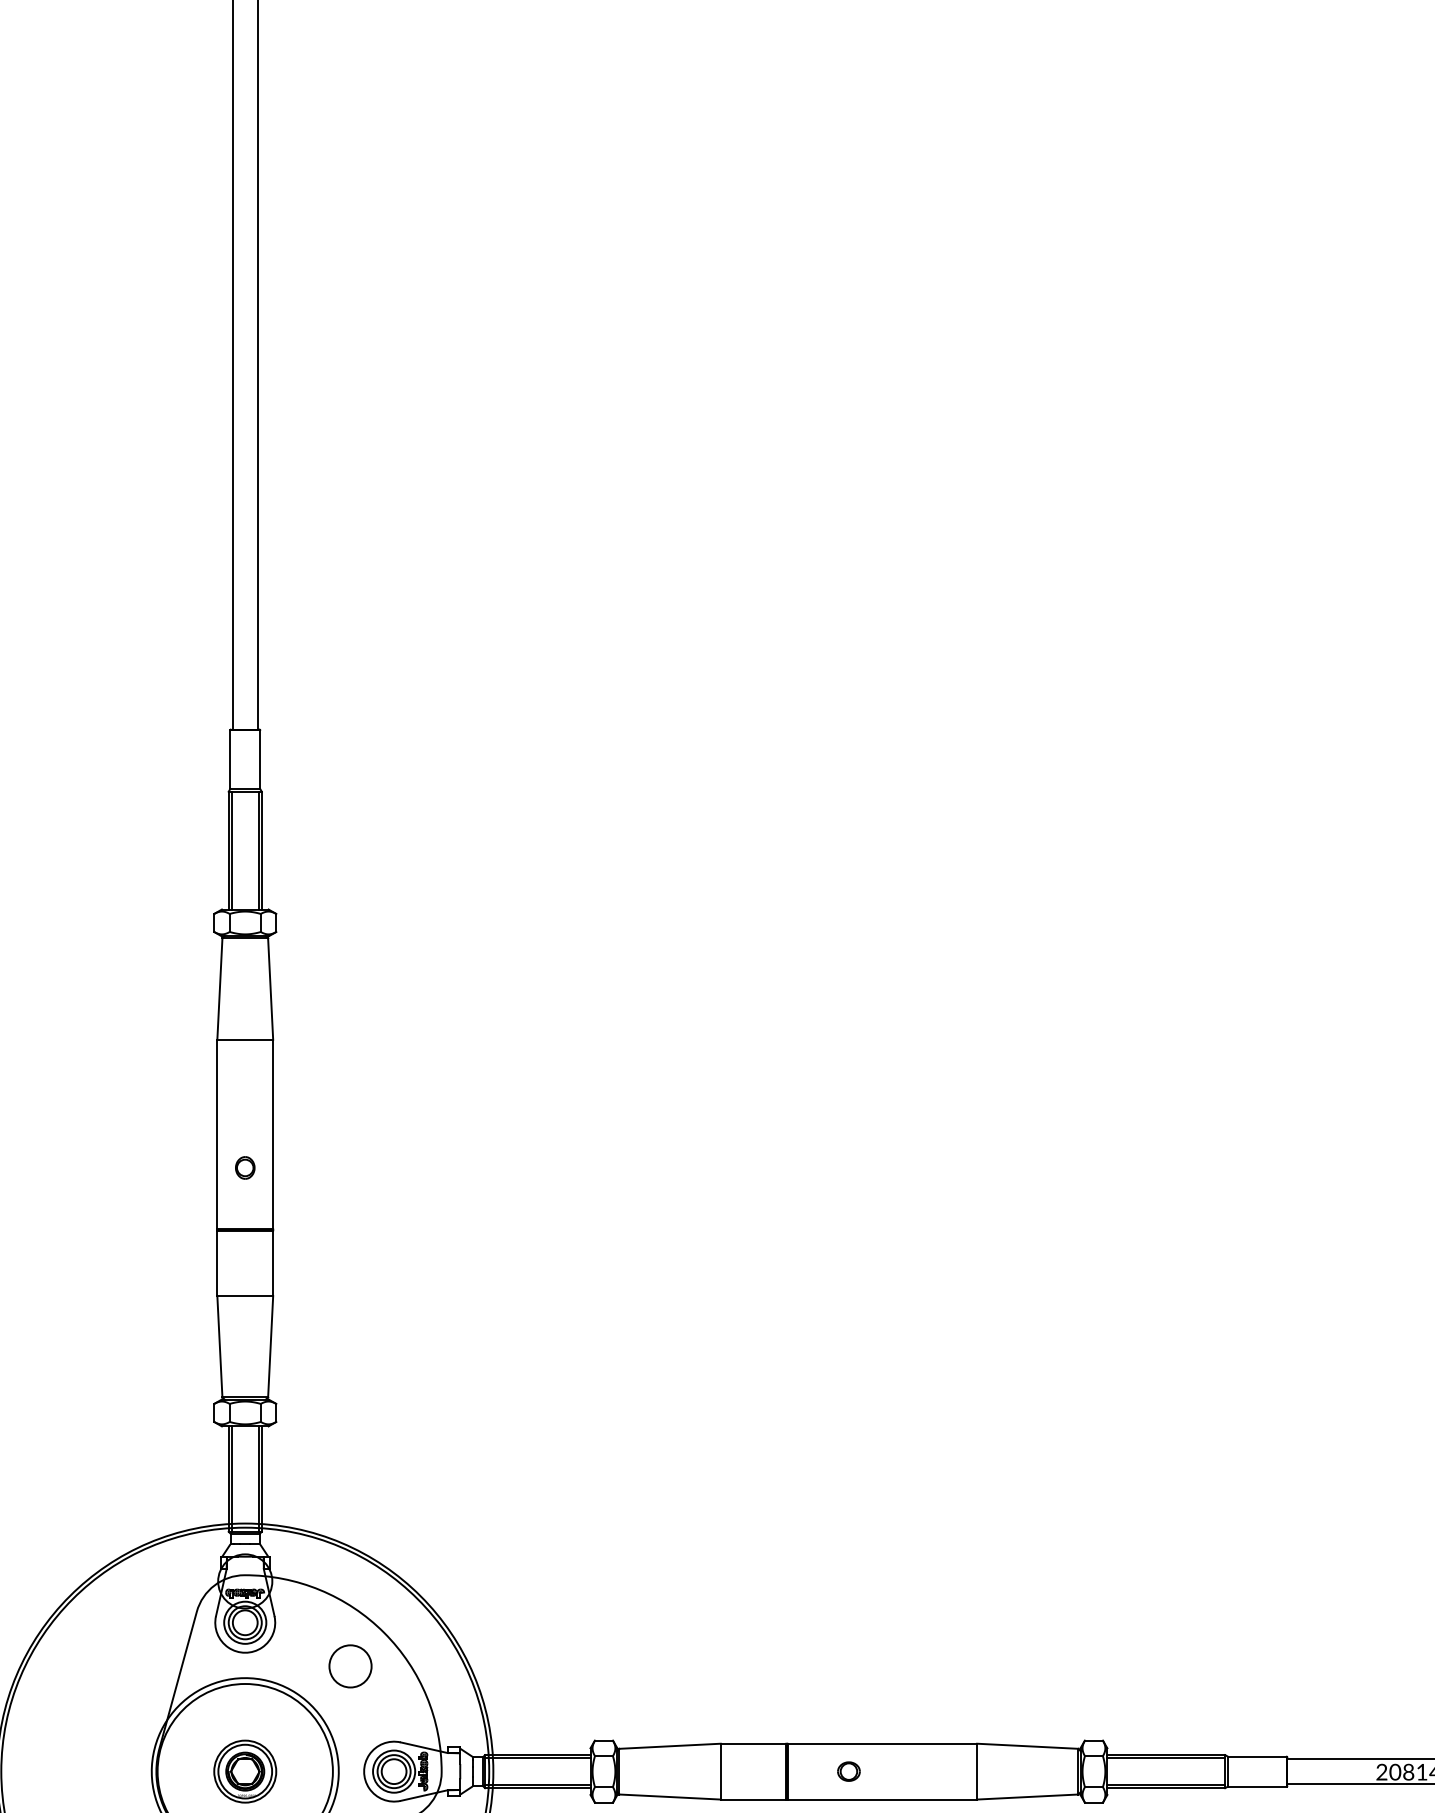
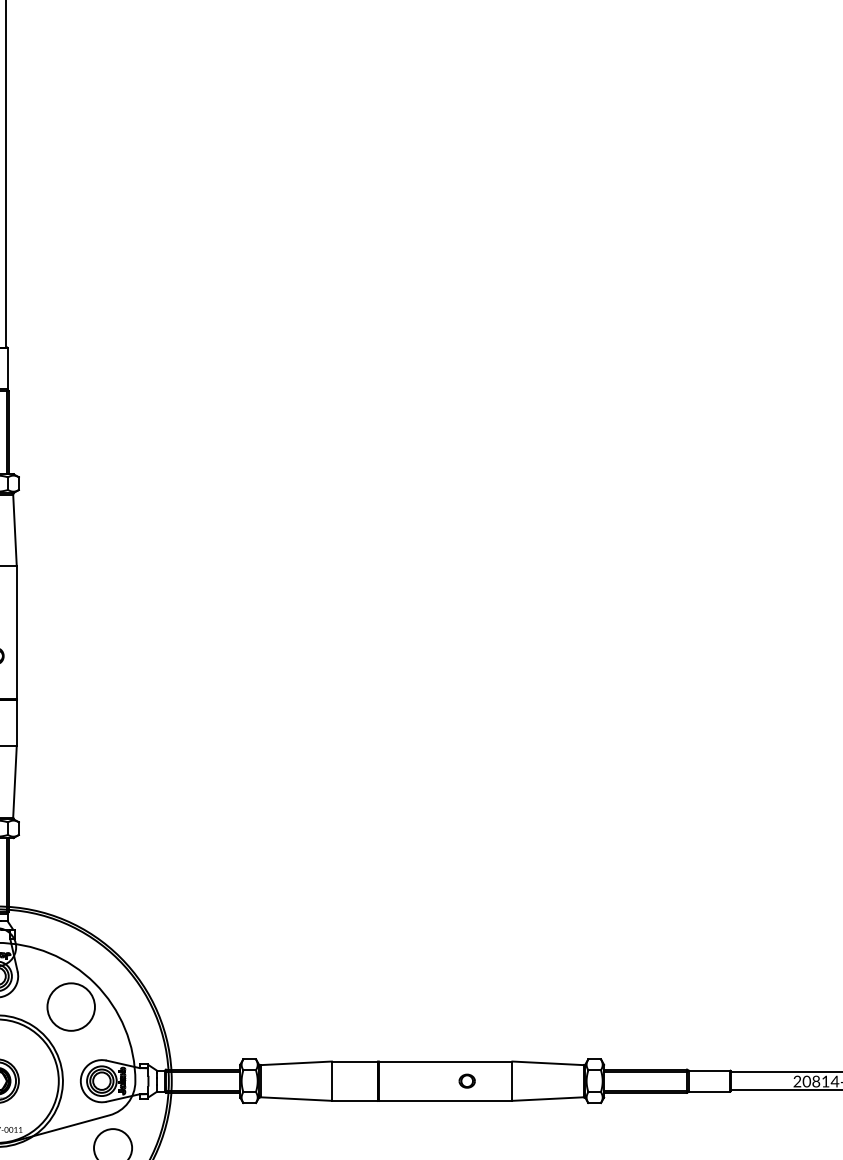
circle: (350, 1666) -> (71, 1007), size x1.6
part: (848, 1771) -> (466, 1081), moved

